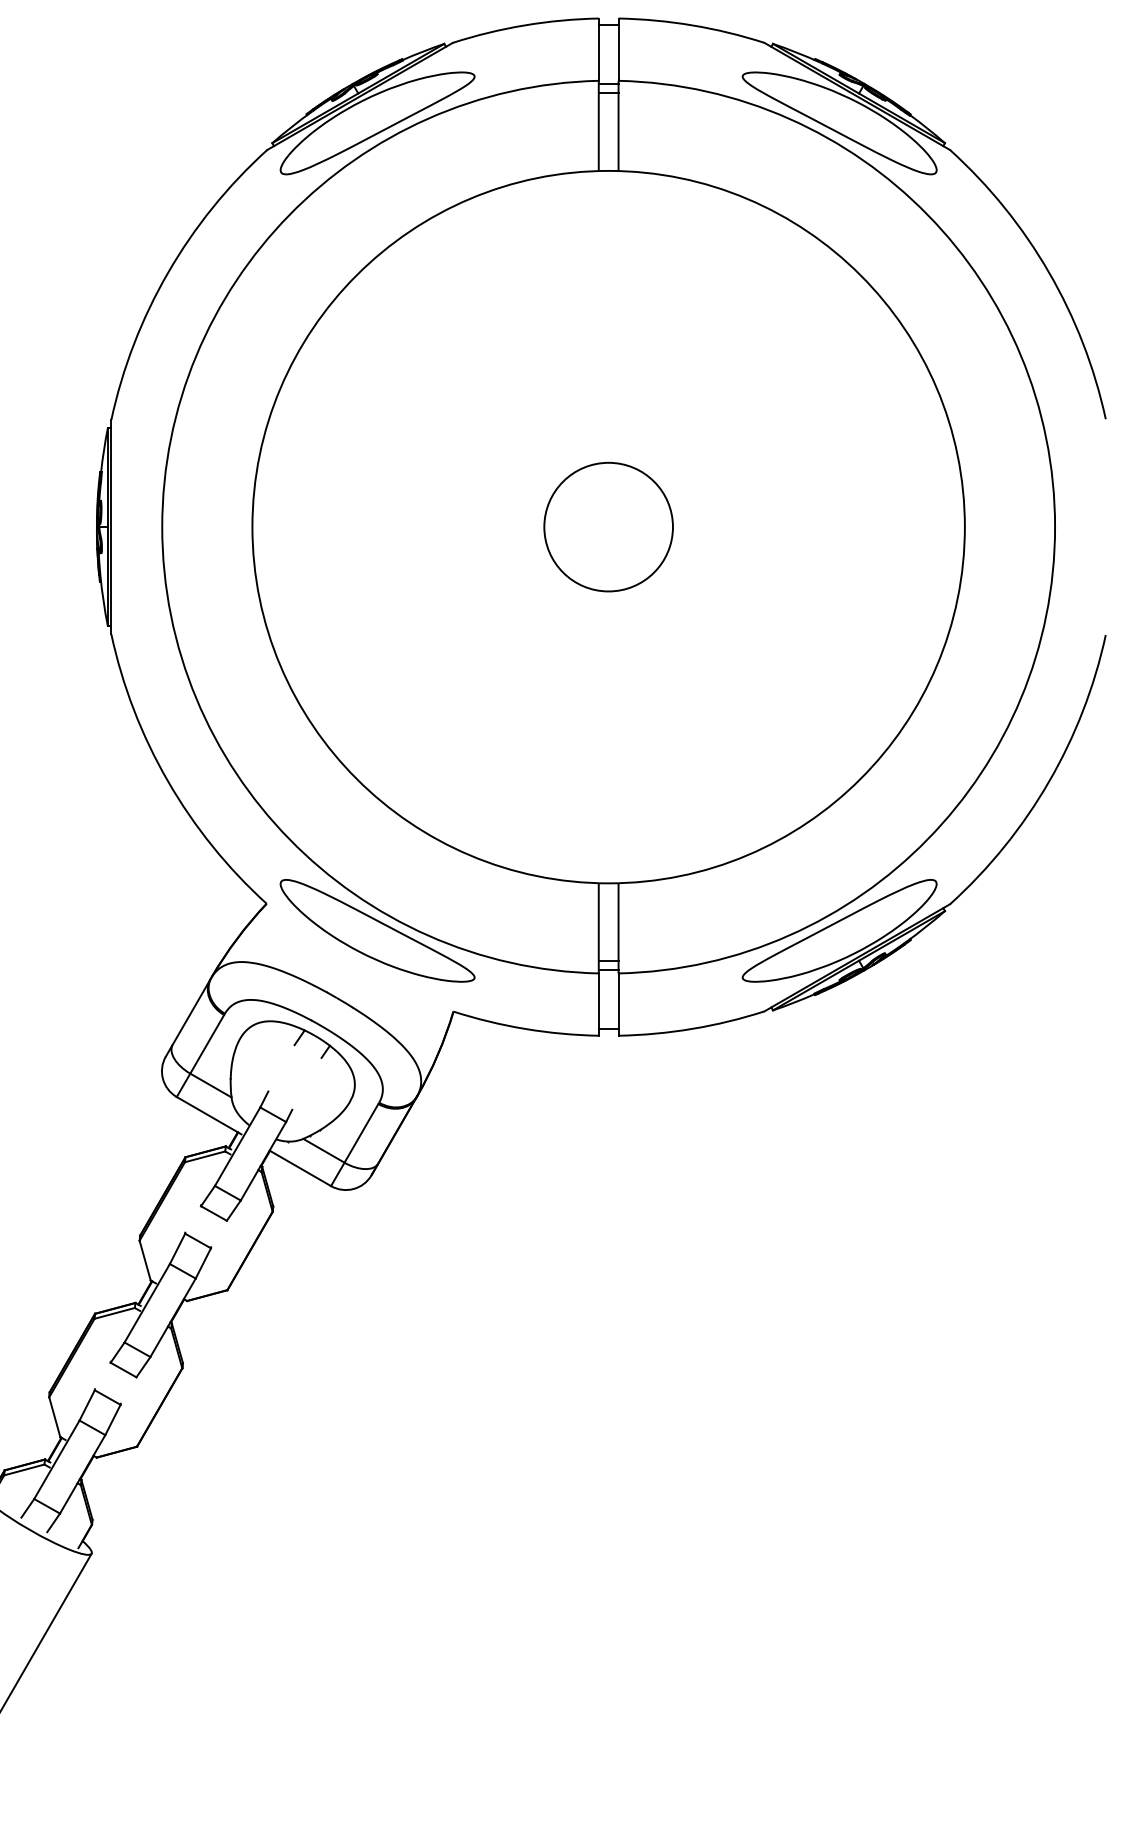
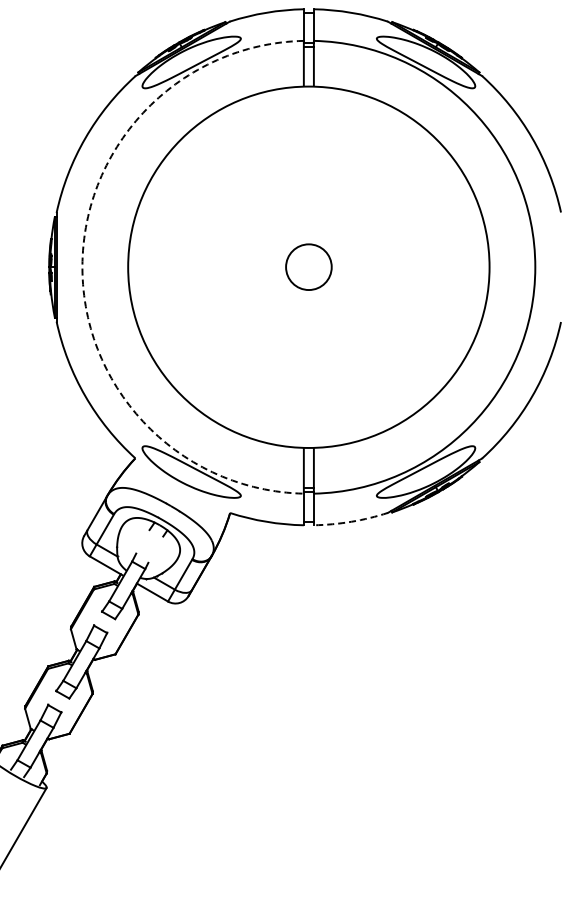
circle: (607, 525) -> (308, 266), size x0.7
arc: (162, 527) -> (82, 267), solid -> dashed
arc: (692, 1028) -> (351, 521), solid -> dashed

